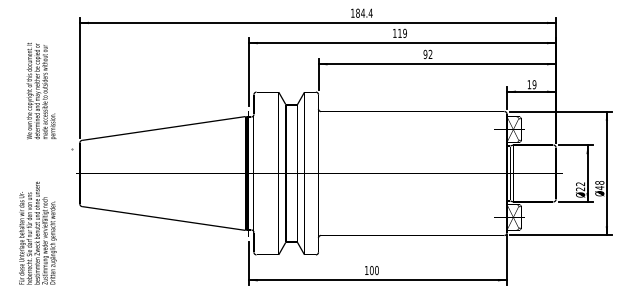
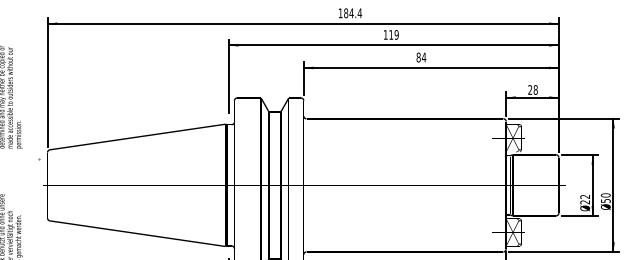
text: (427, 53) -> (420, 56), 92 -> 84
text: (531, 84) -> (532, 89), 19 -> 28
text: (599, 185) -> (605, 198), 48 -> 50

